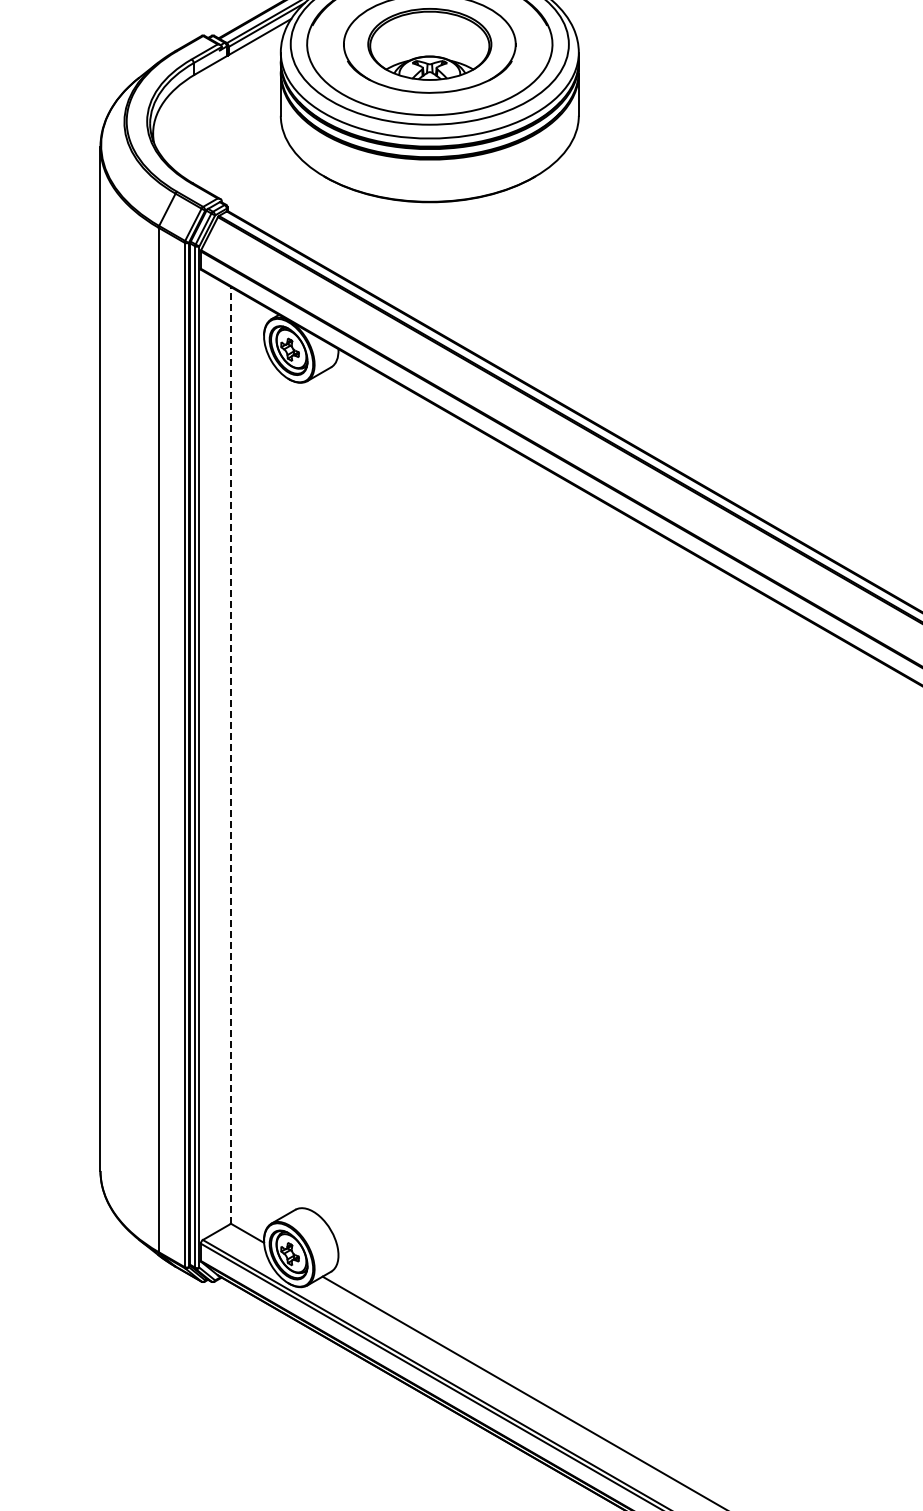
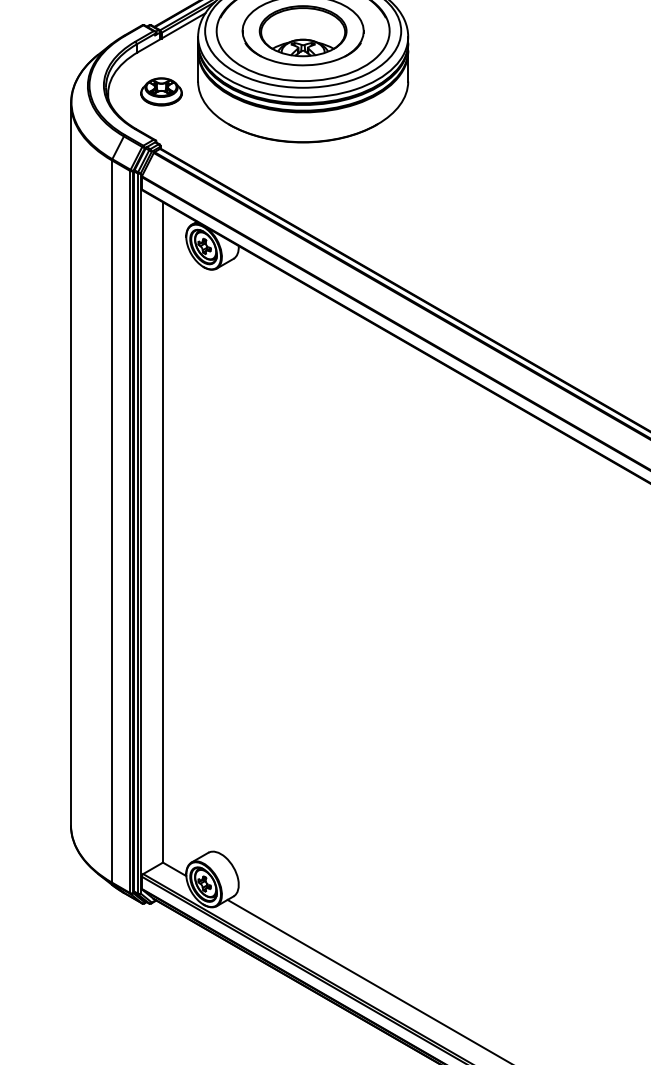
part: (228, 130) -> (161, 91), added
line: (230, 754) -> (162, 531), dashed -> solid

